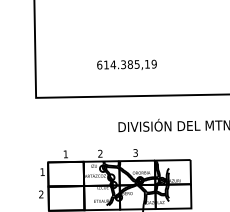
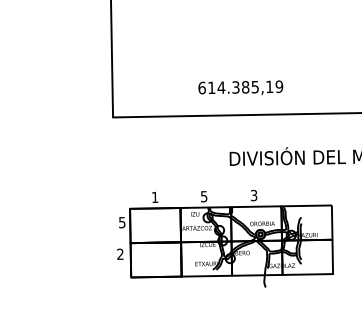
text: (126, 64) -> (240, 87), moved
text: (99, 153) -> (203, 196), 2 -> 5
text: (42, 172) -> (122, 222), 1 -> 5

